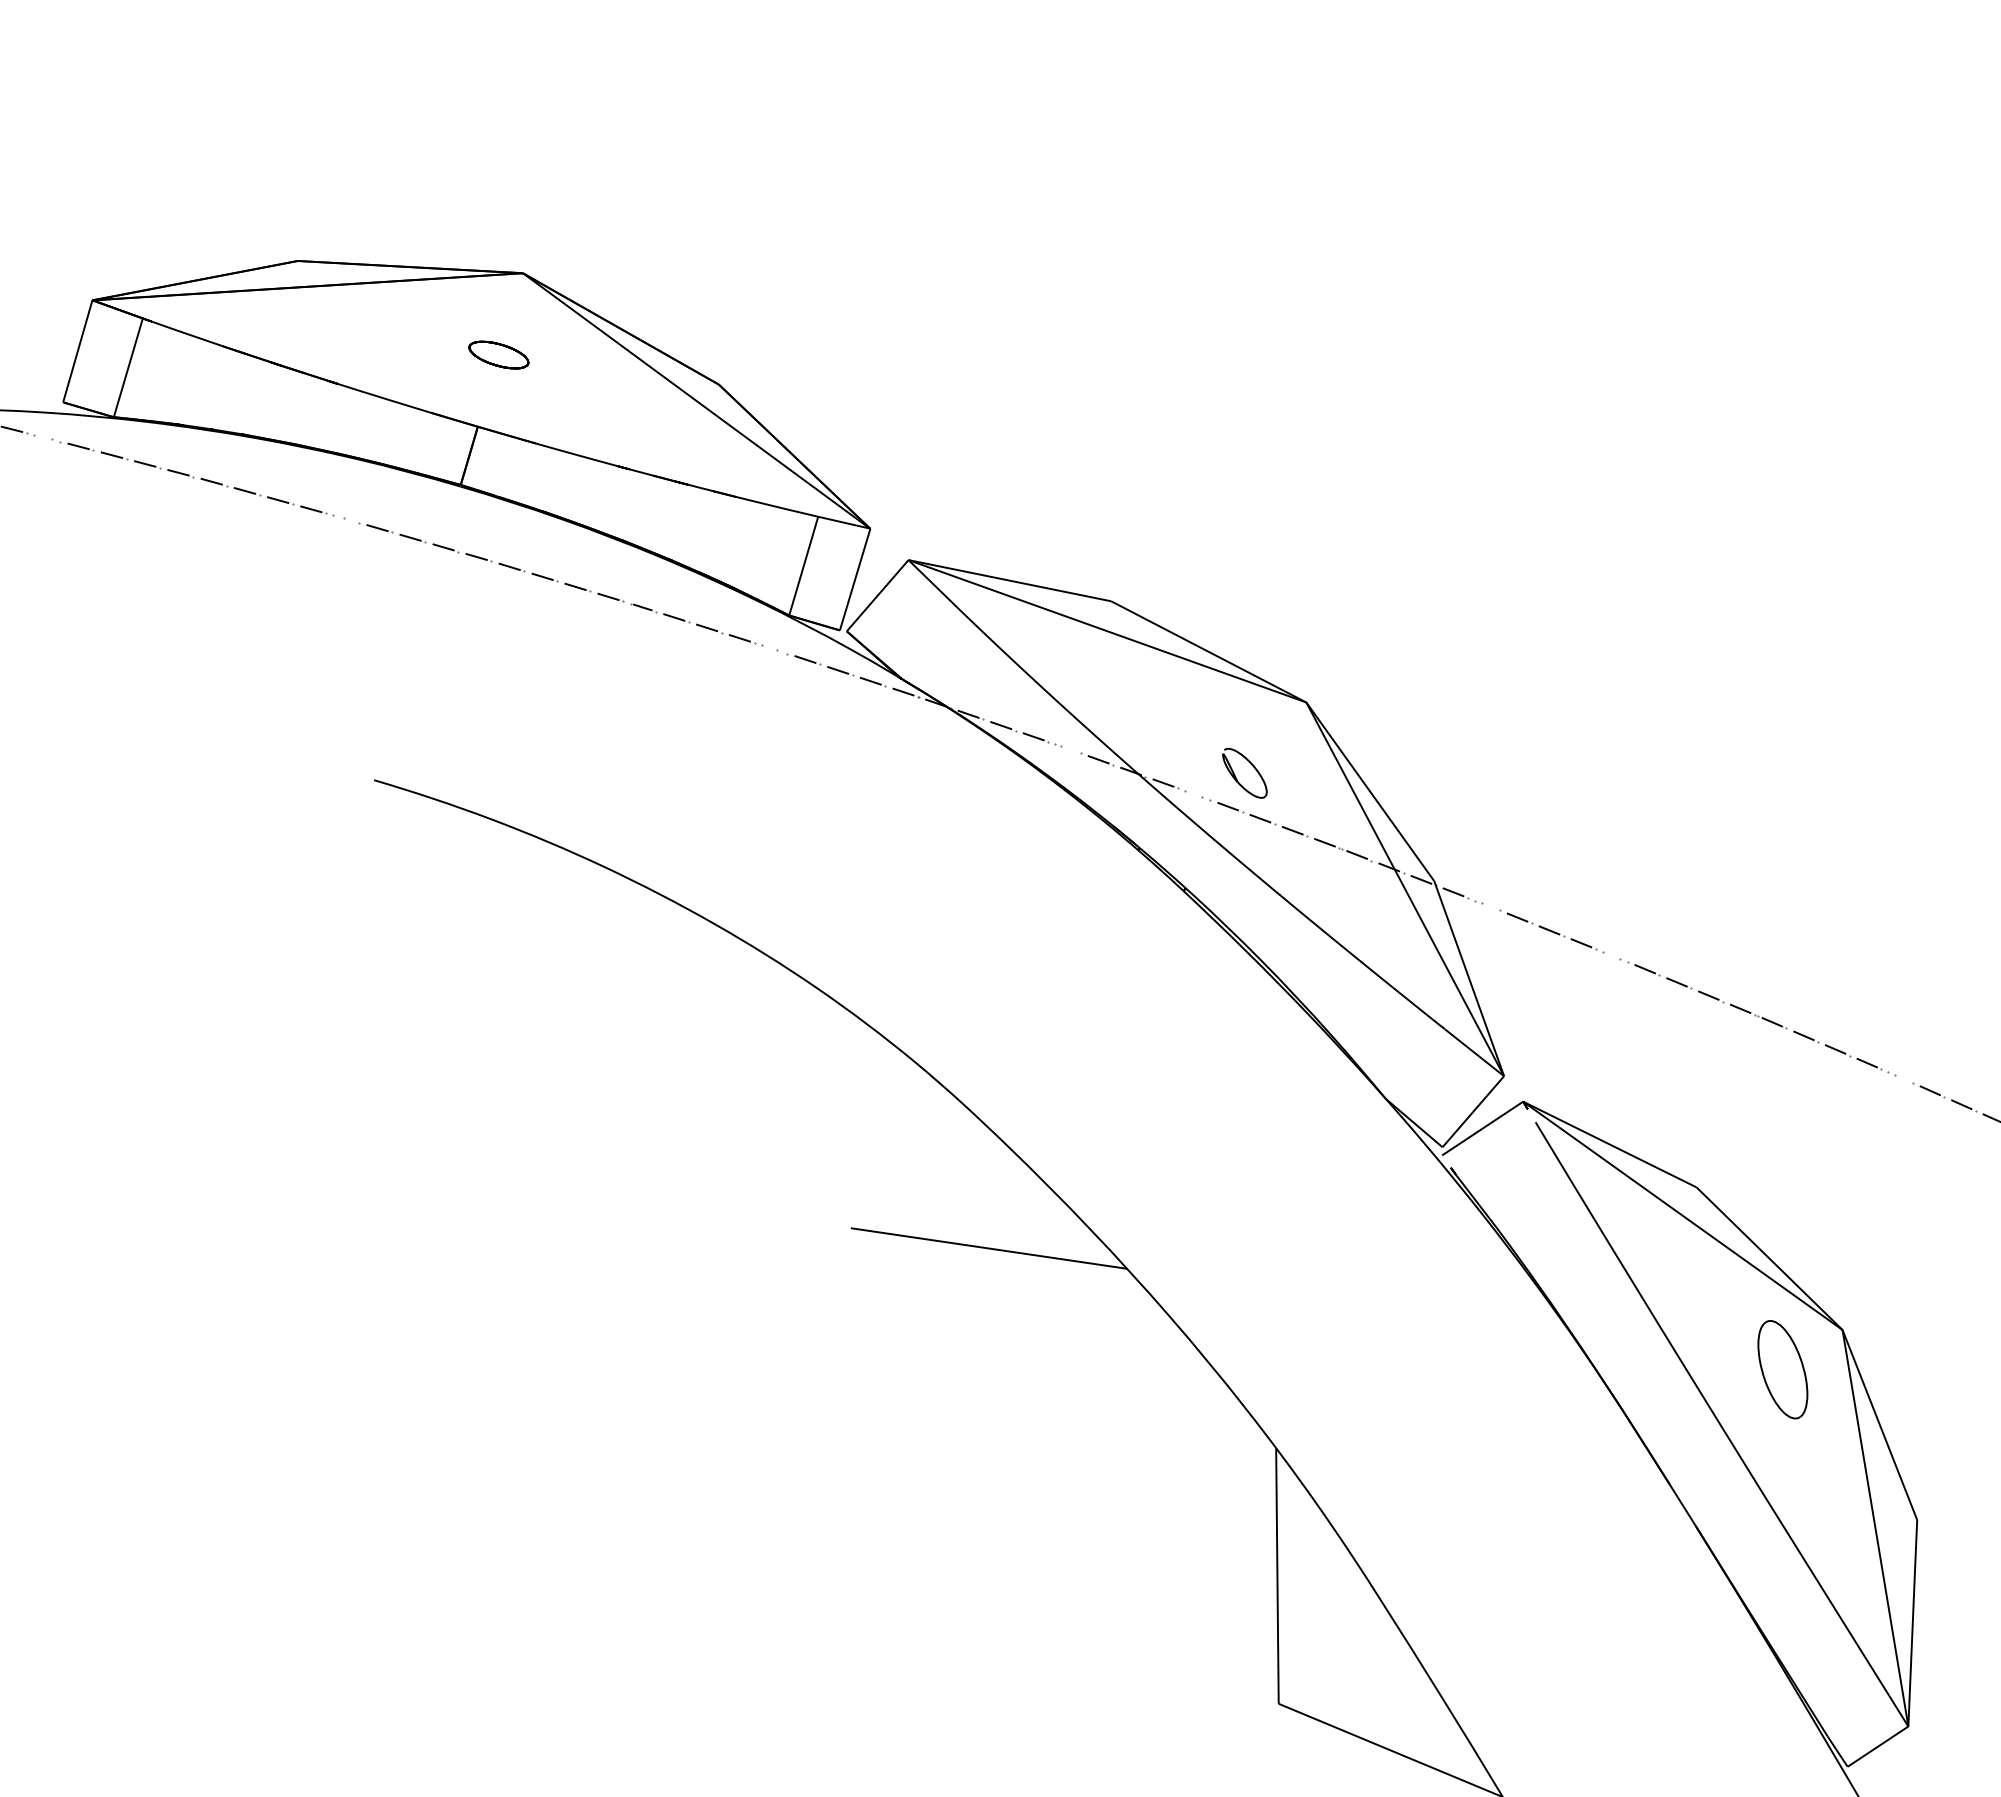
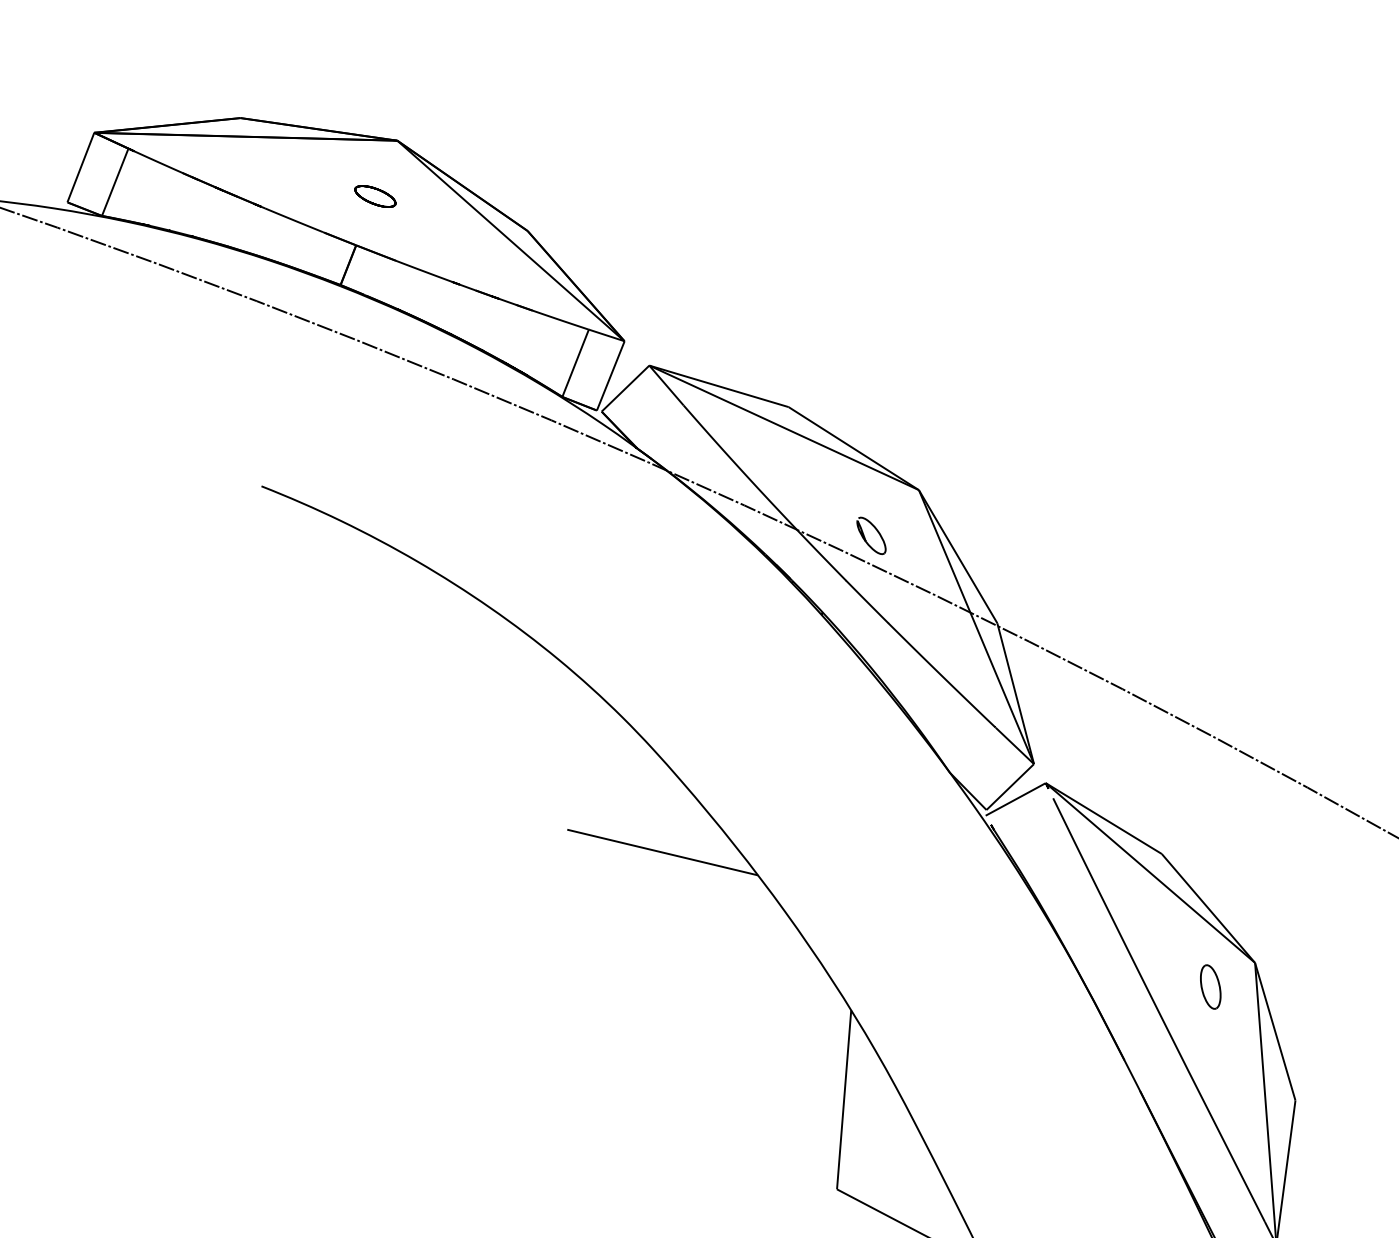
part: (1782, 1369) -> (1210, 986), size x0.62

